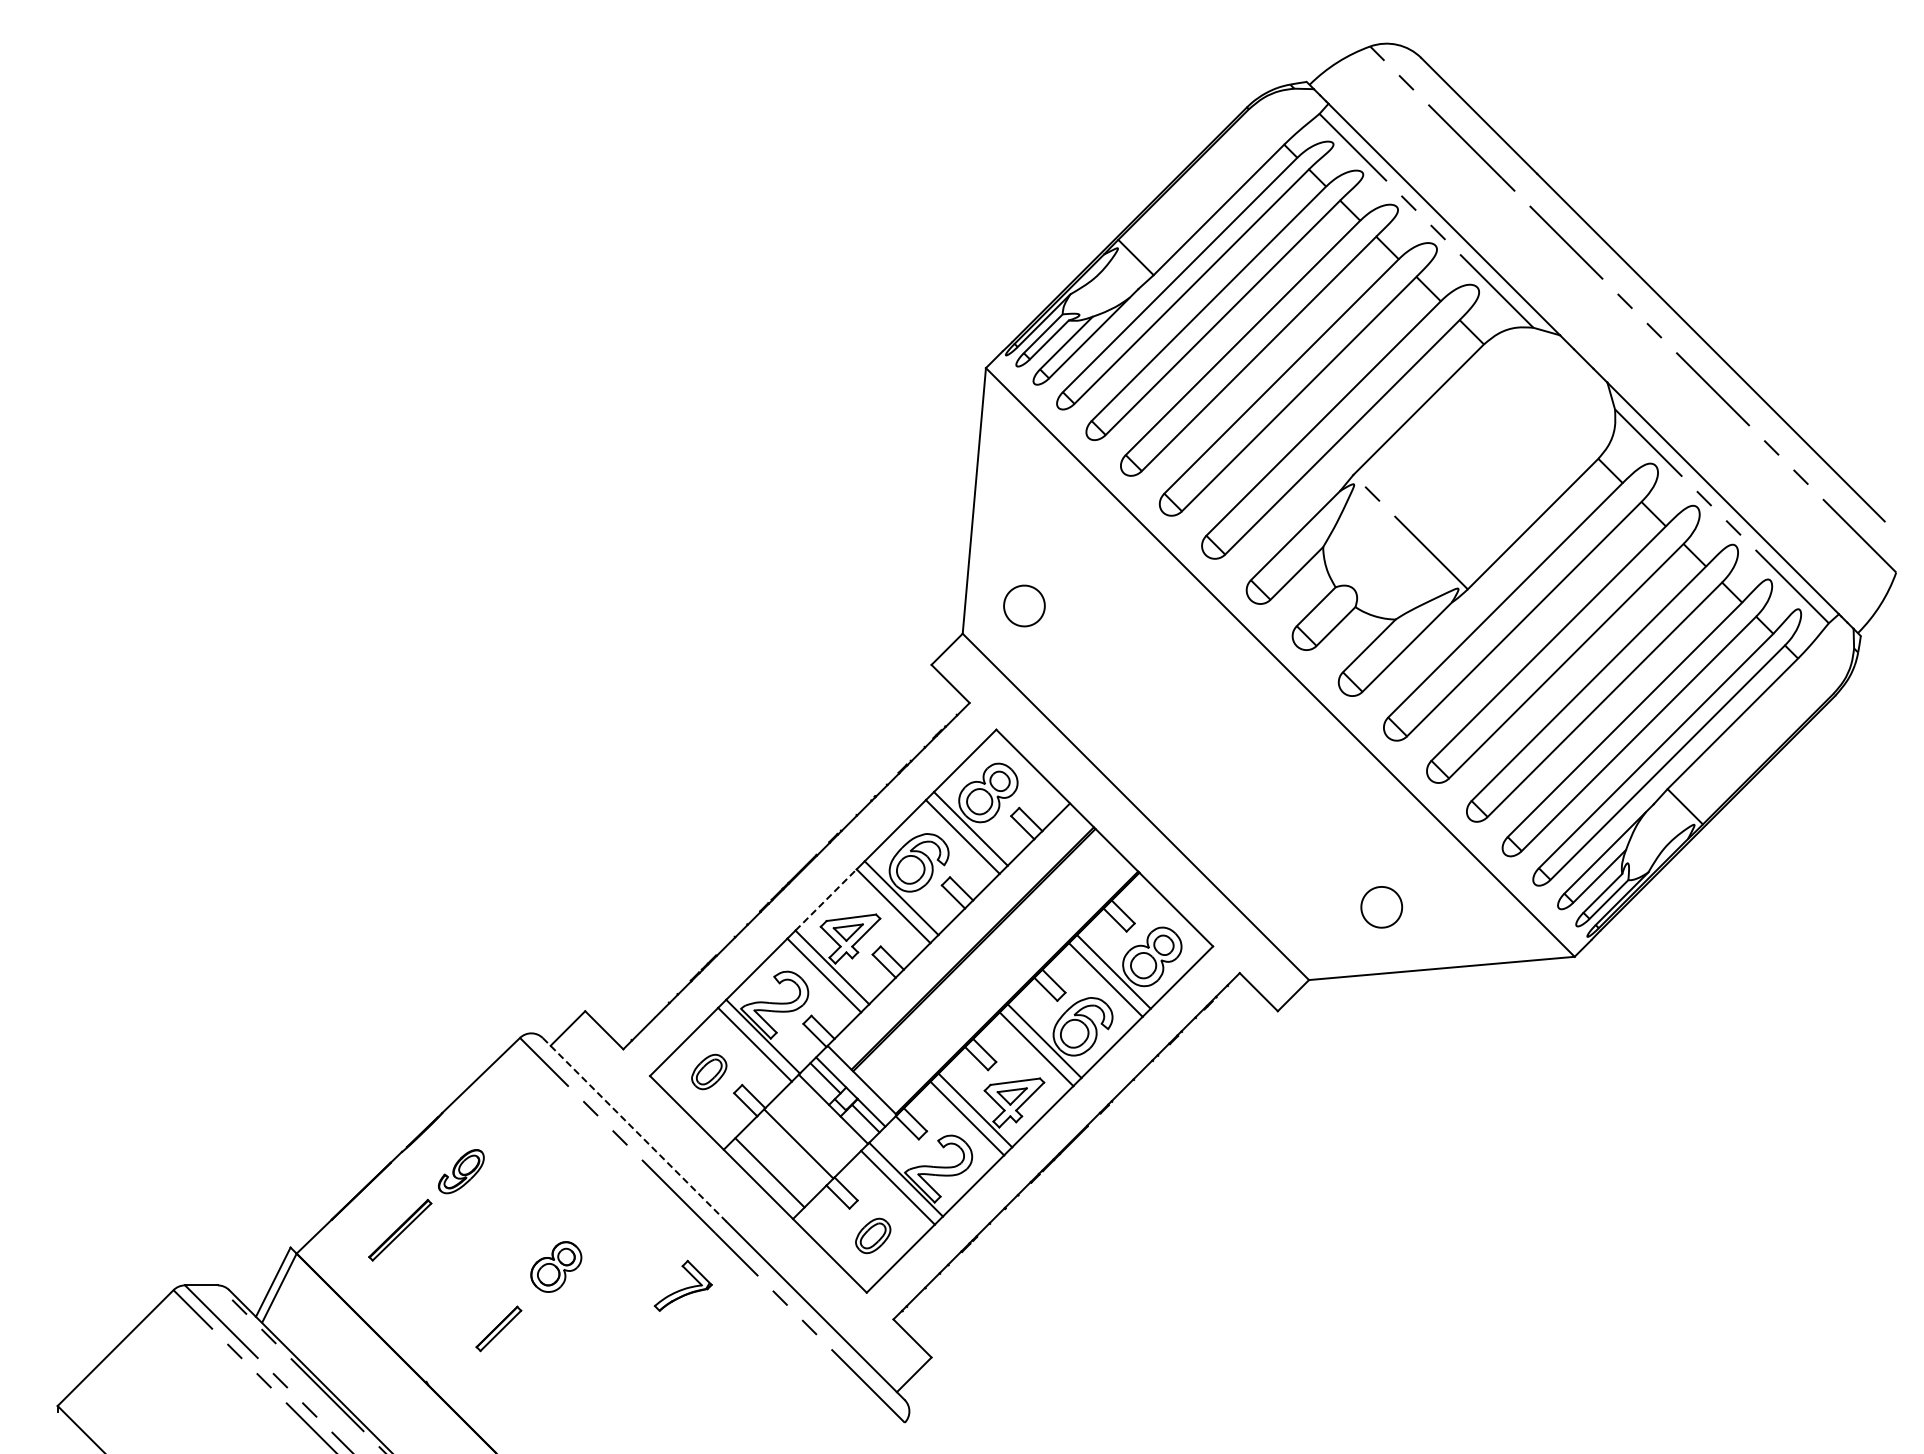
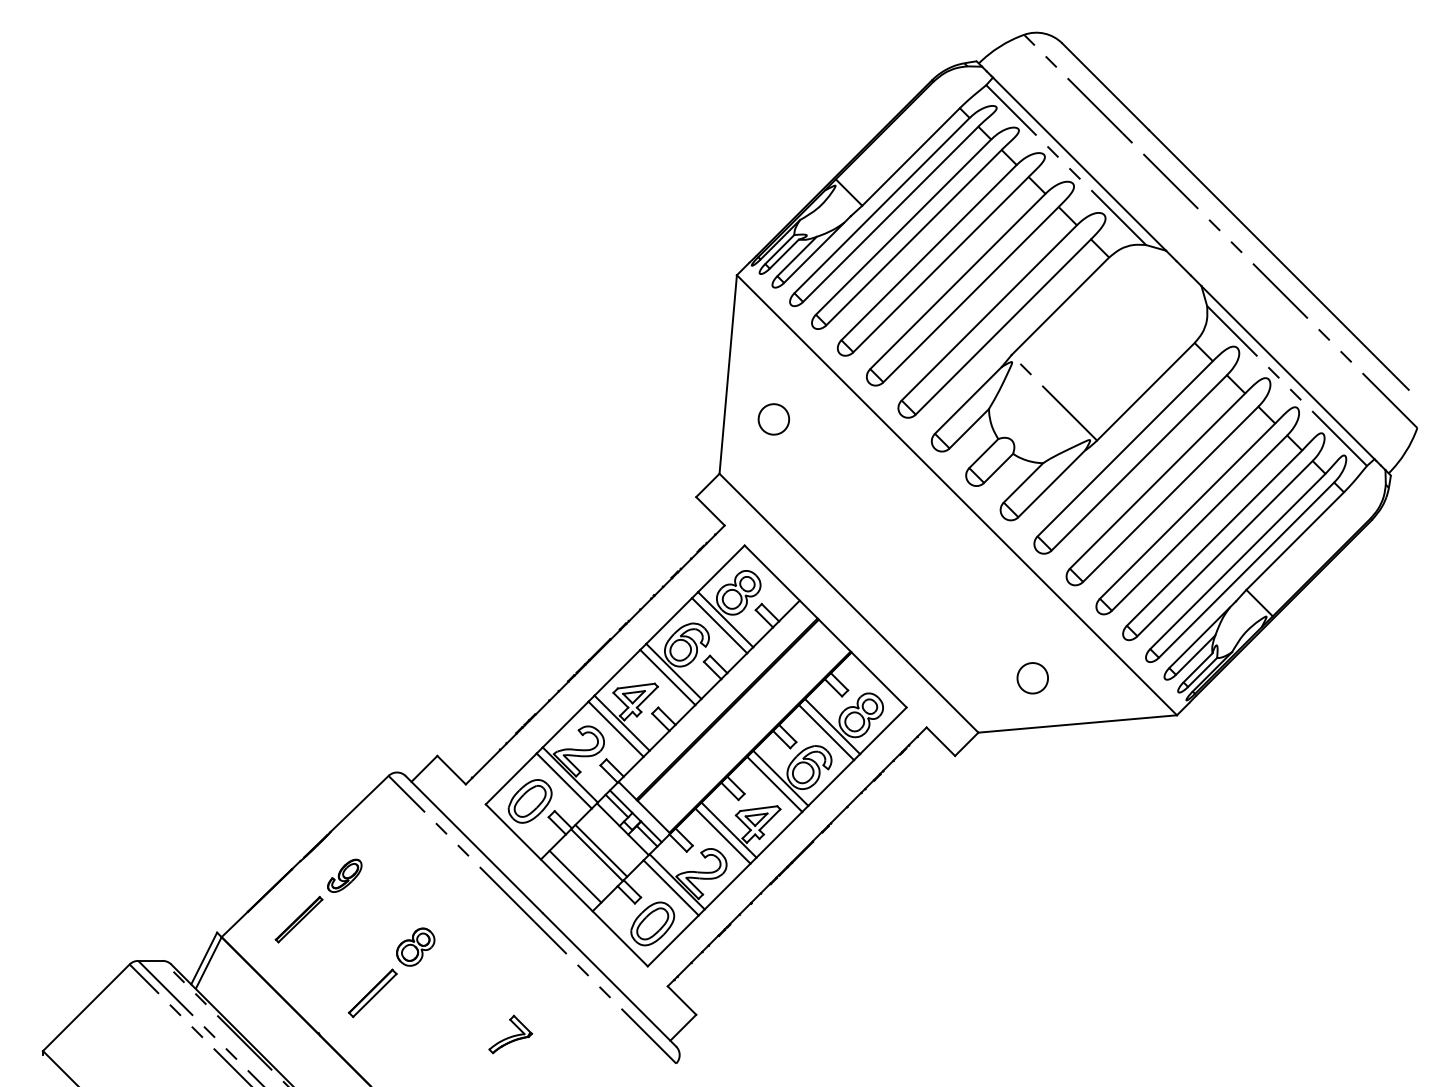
part: (1024, 605) -> (773, 419), moved
line: (826, 899) -> (617, 672), dashed -> solid
part: (708, 1071) -> (529, 801), size x1.67
line: (634, 1129) -> (474, 844), dashed -> solid
line: (804, 1137) -> (601, 850), added
part: (872, 1235) -> (652, 923), size x1.67
part: (682, 1285) -> (510, 1034), moved
part: (498, 1328) -> (372, 993), size x1.43

